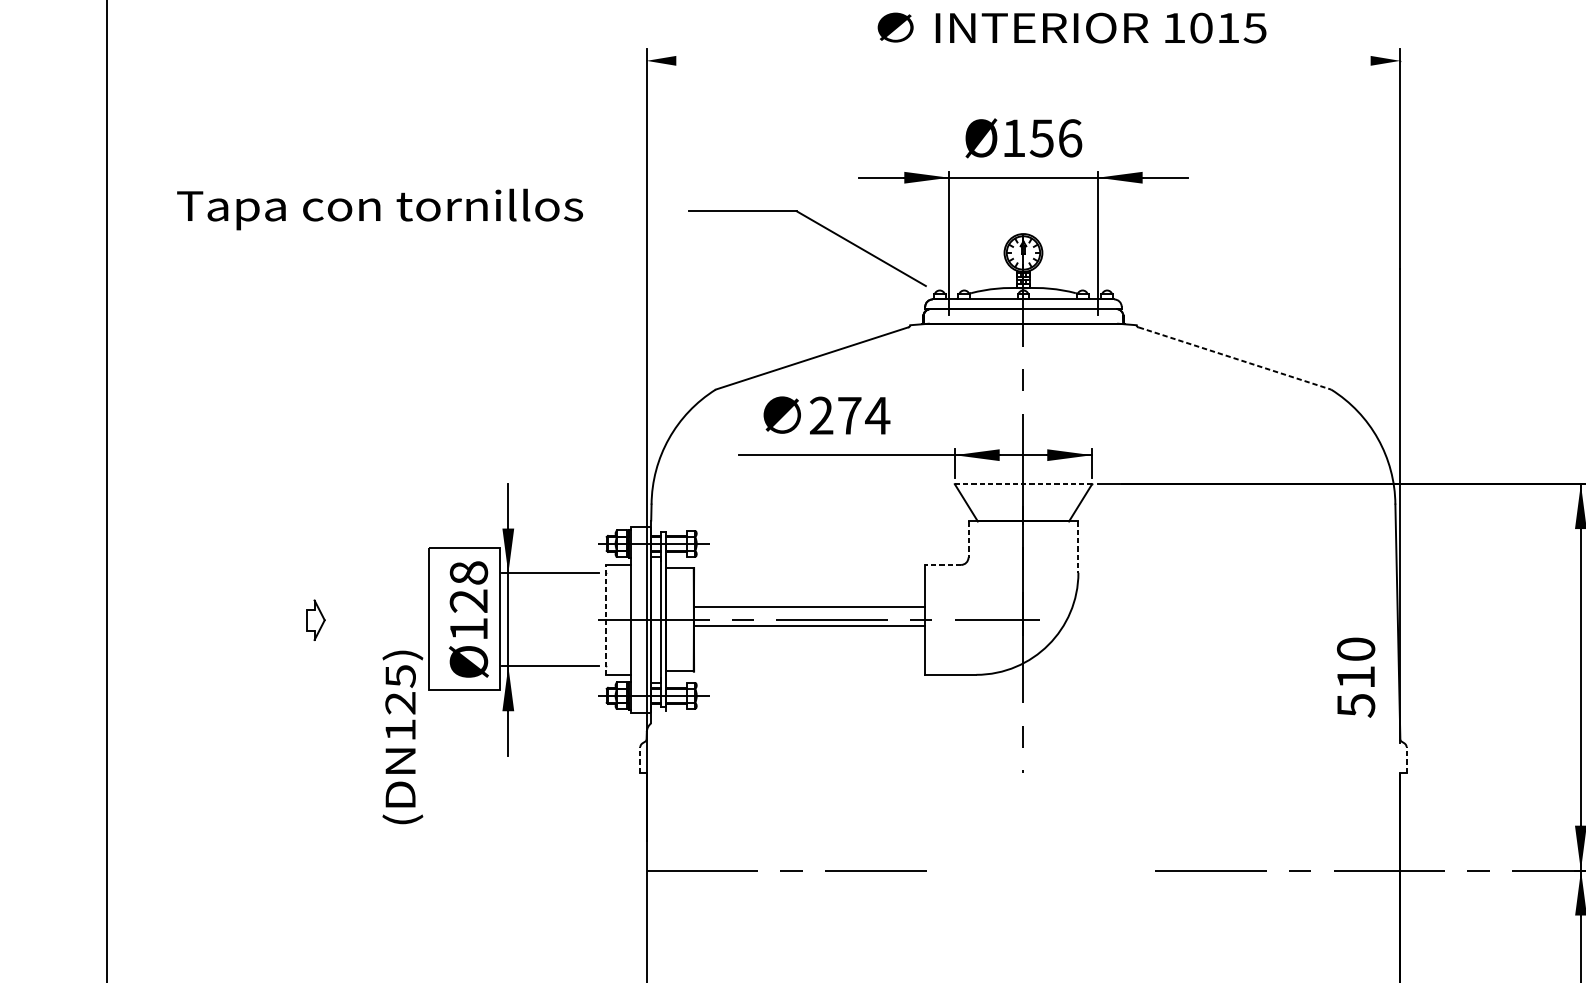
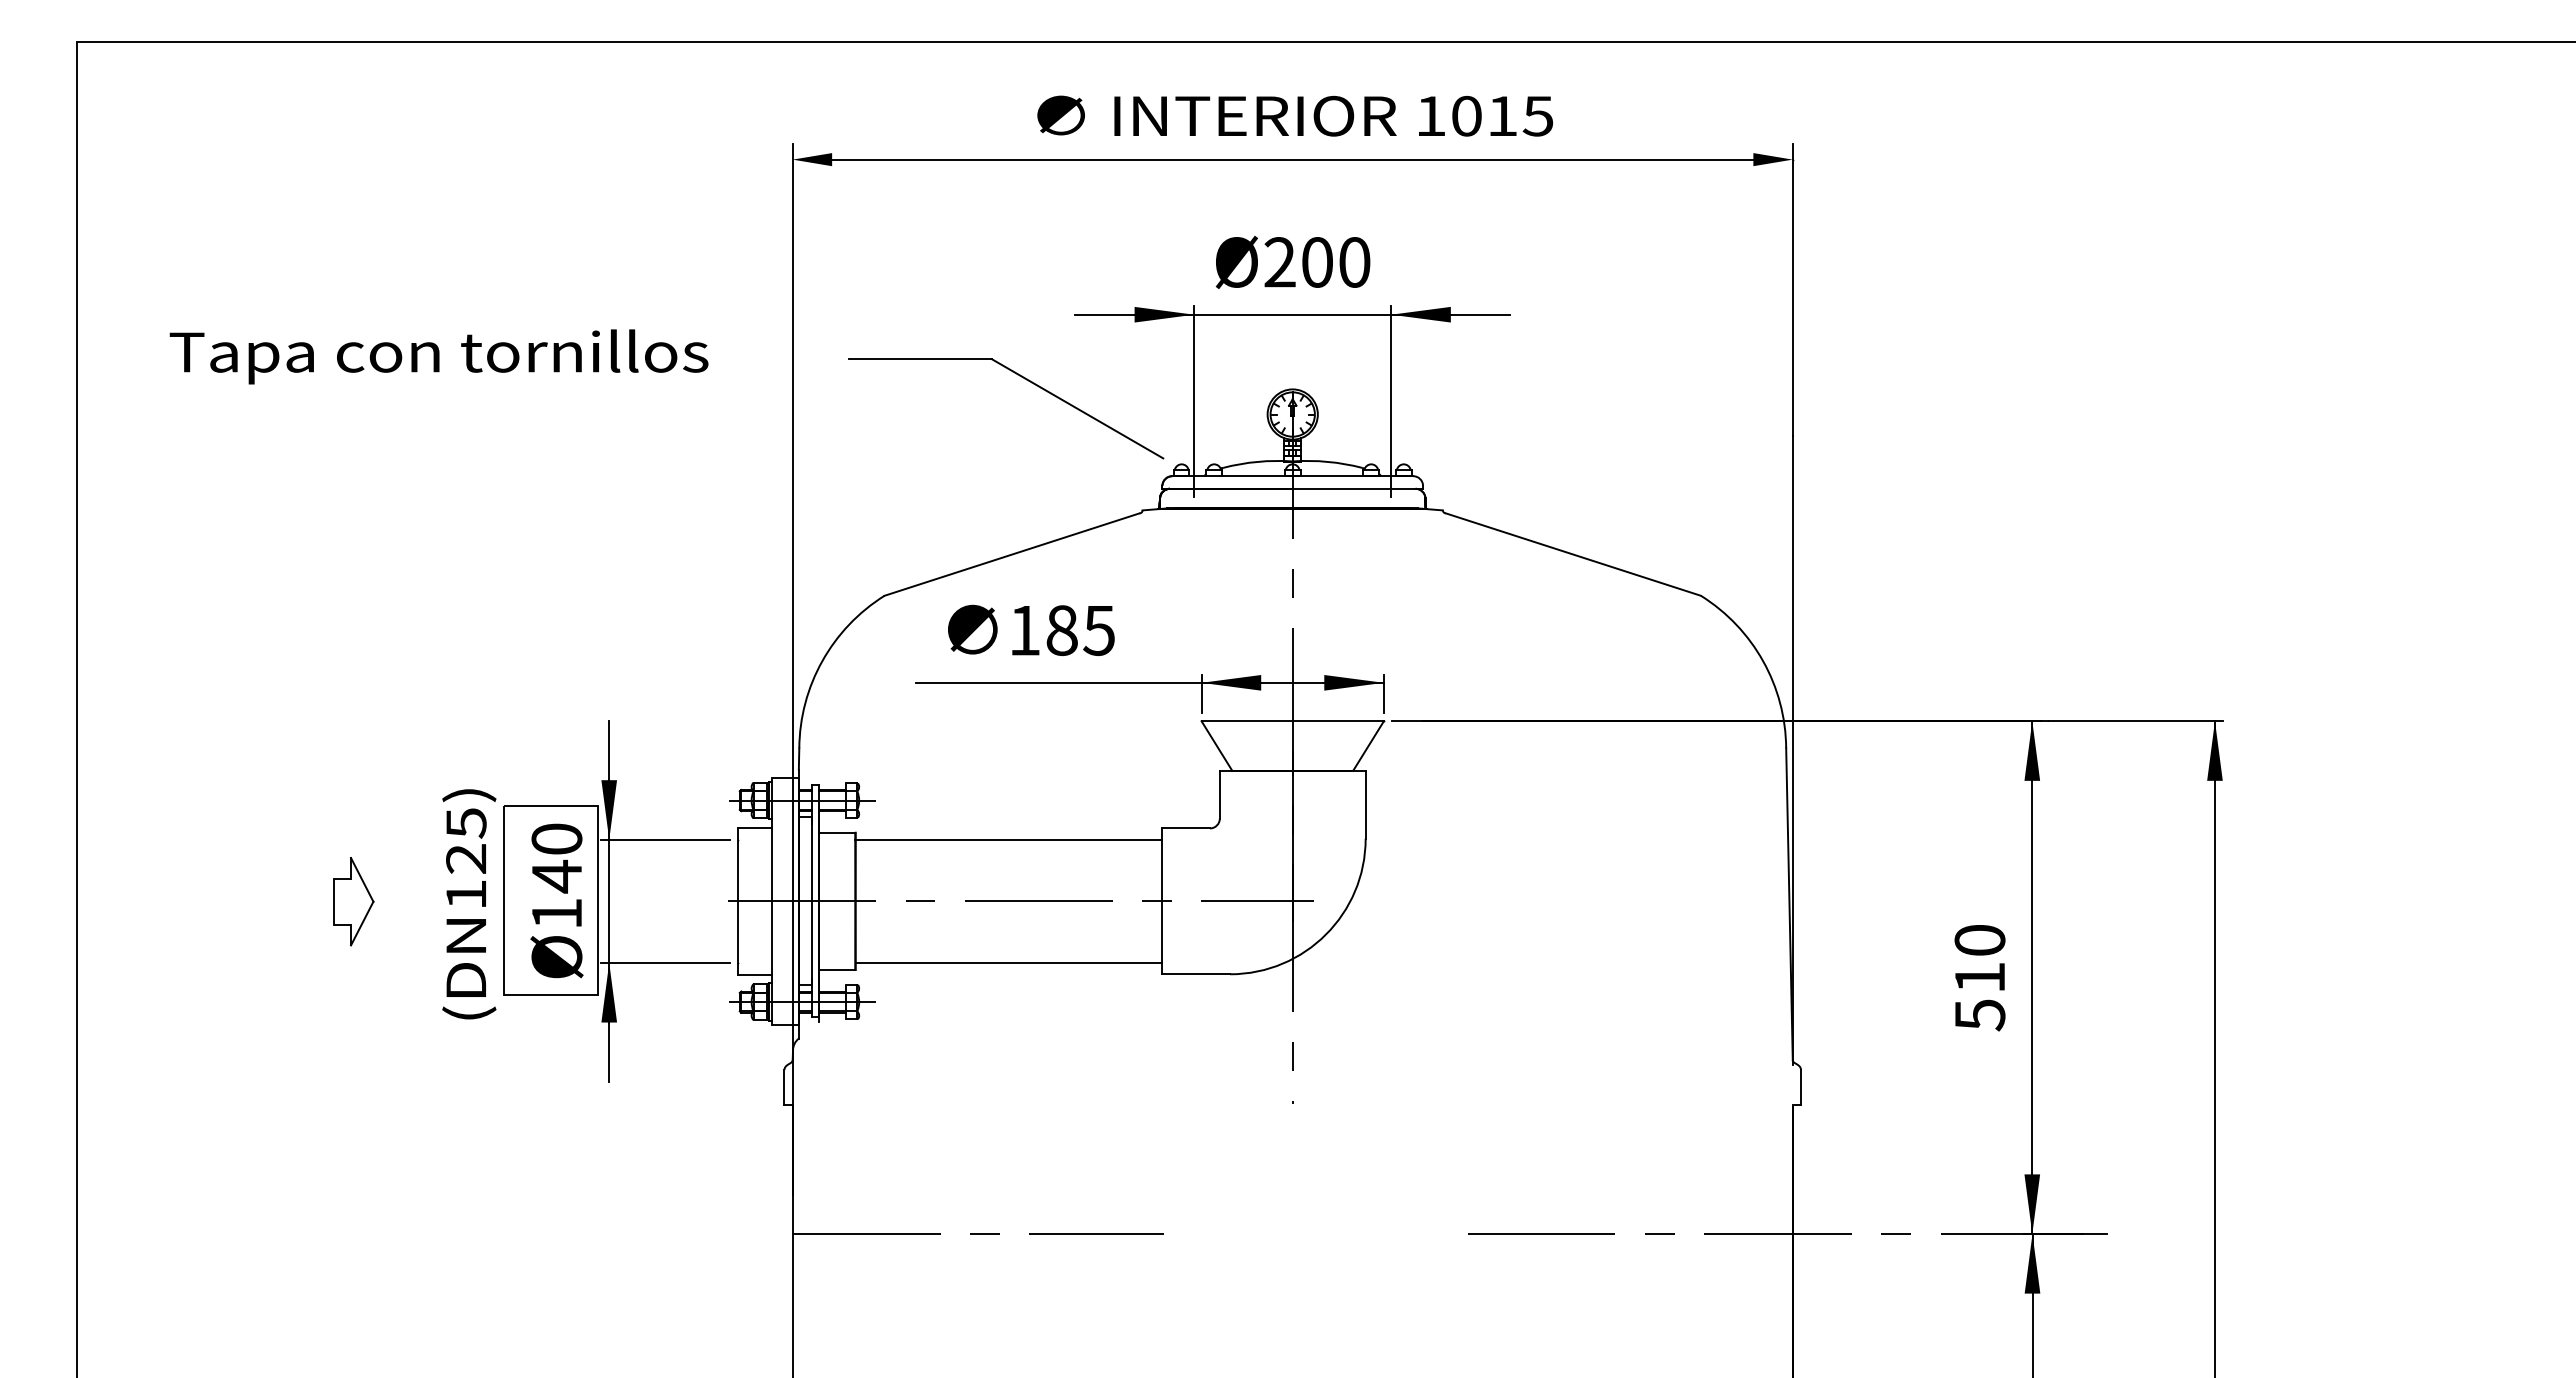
text: (1071, 27) -> (1294, 115), moved
line: (1023, 60) -> (1292, 159), added
text: (1042, 138) -> (1317, 262), Ø156 -> Ø200
line: (1235, 358) -> (1573, 554), dashed -> solid
text: (849, 415) -> (1062, 630), 274 -> 185
line: (1024, 484) -> (1293, 721), dashed -> solid
line: (968, 539) -> (1219, 794), dashed -> solid
line: (1078, 546) -> (1365, 804), dashed -> solid
line: (943, 564) -> (1186, 828), dashed -> solid
text: (468, 587) -> (556, 858), Ø128 -> Ø140
line: (809, 607) -> (1008, 839), moved
part: (315, 619) -> (353, 901), size x1.67
line: (605, 619) -> (738, 900), dashed -> solid
line: (809, 626) -> (1008, 962), moved
text: (1355, 678) -> (1979, 978), moved
text: (402, 737) -> (469, 904), moved
line: (640, 759) -> (784, 1086), dashed -> solid
line: (1406, 759) -> (1801, 1086), dashed -> solid

